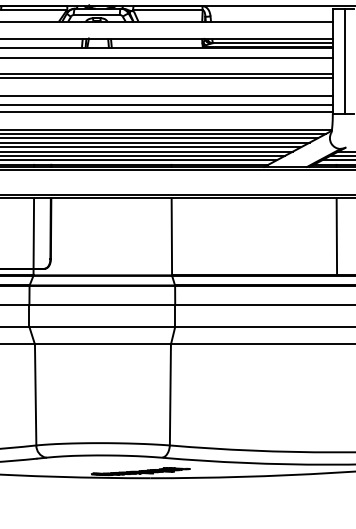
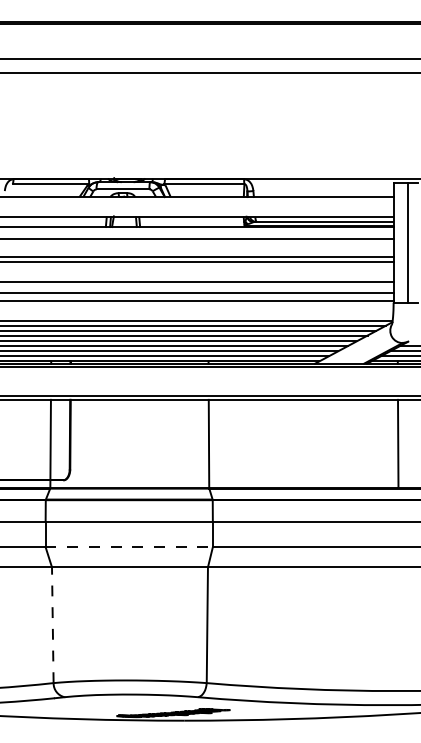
line: (102, 327) -> (129, 547), solid -> dashed
line: (35, 395) -> (52, 625), solid -> dashed

